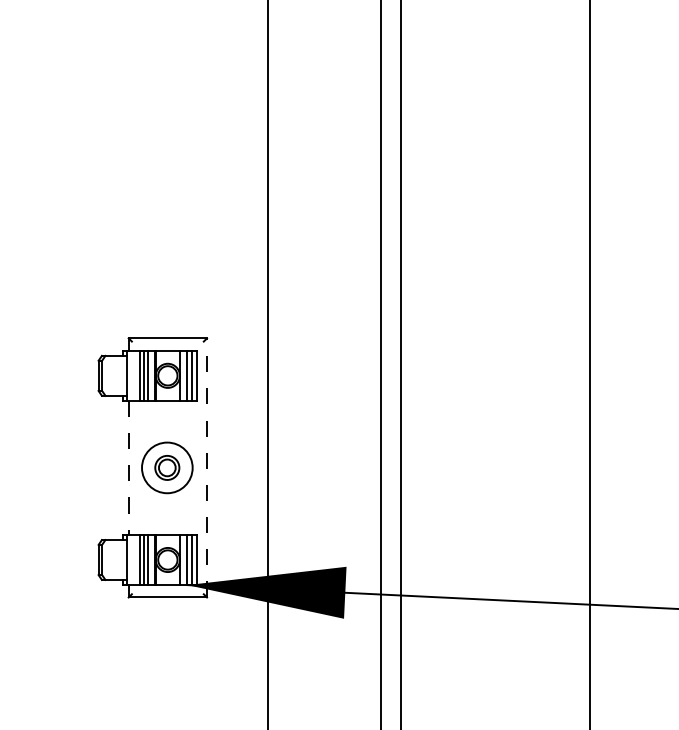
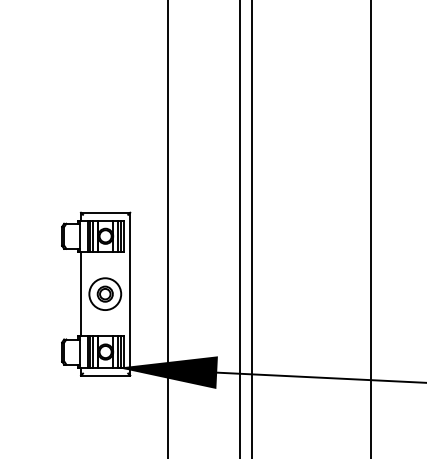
line: (207, 466) -> (130, 293), dashed -> solid
line: (129, 468) -> (81, 294), dashed -> solid

